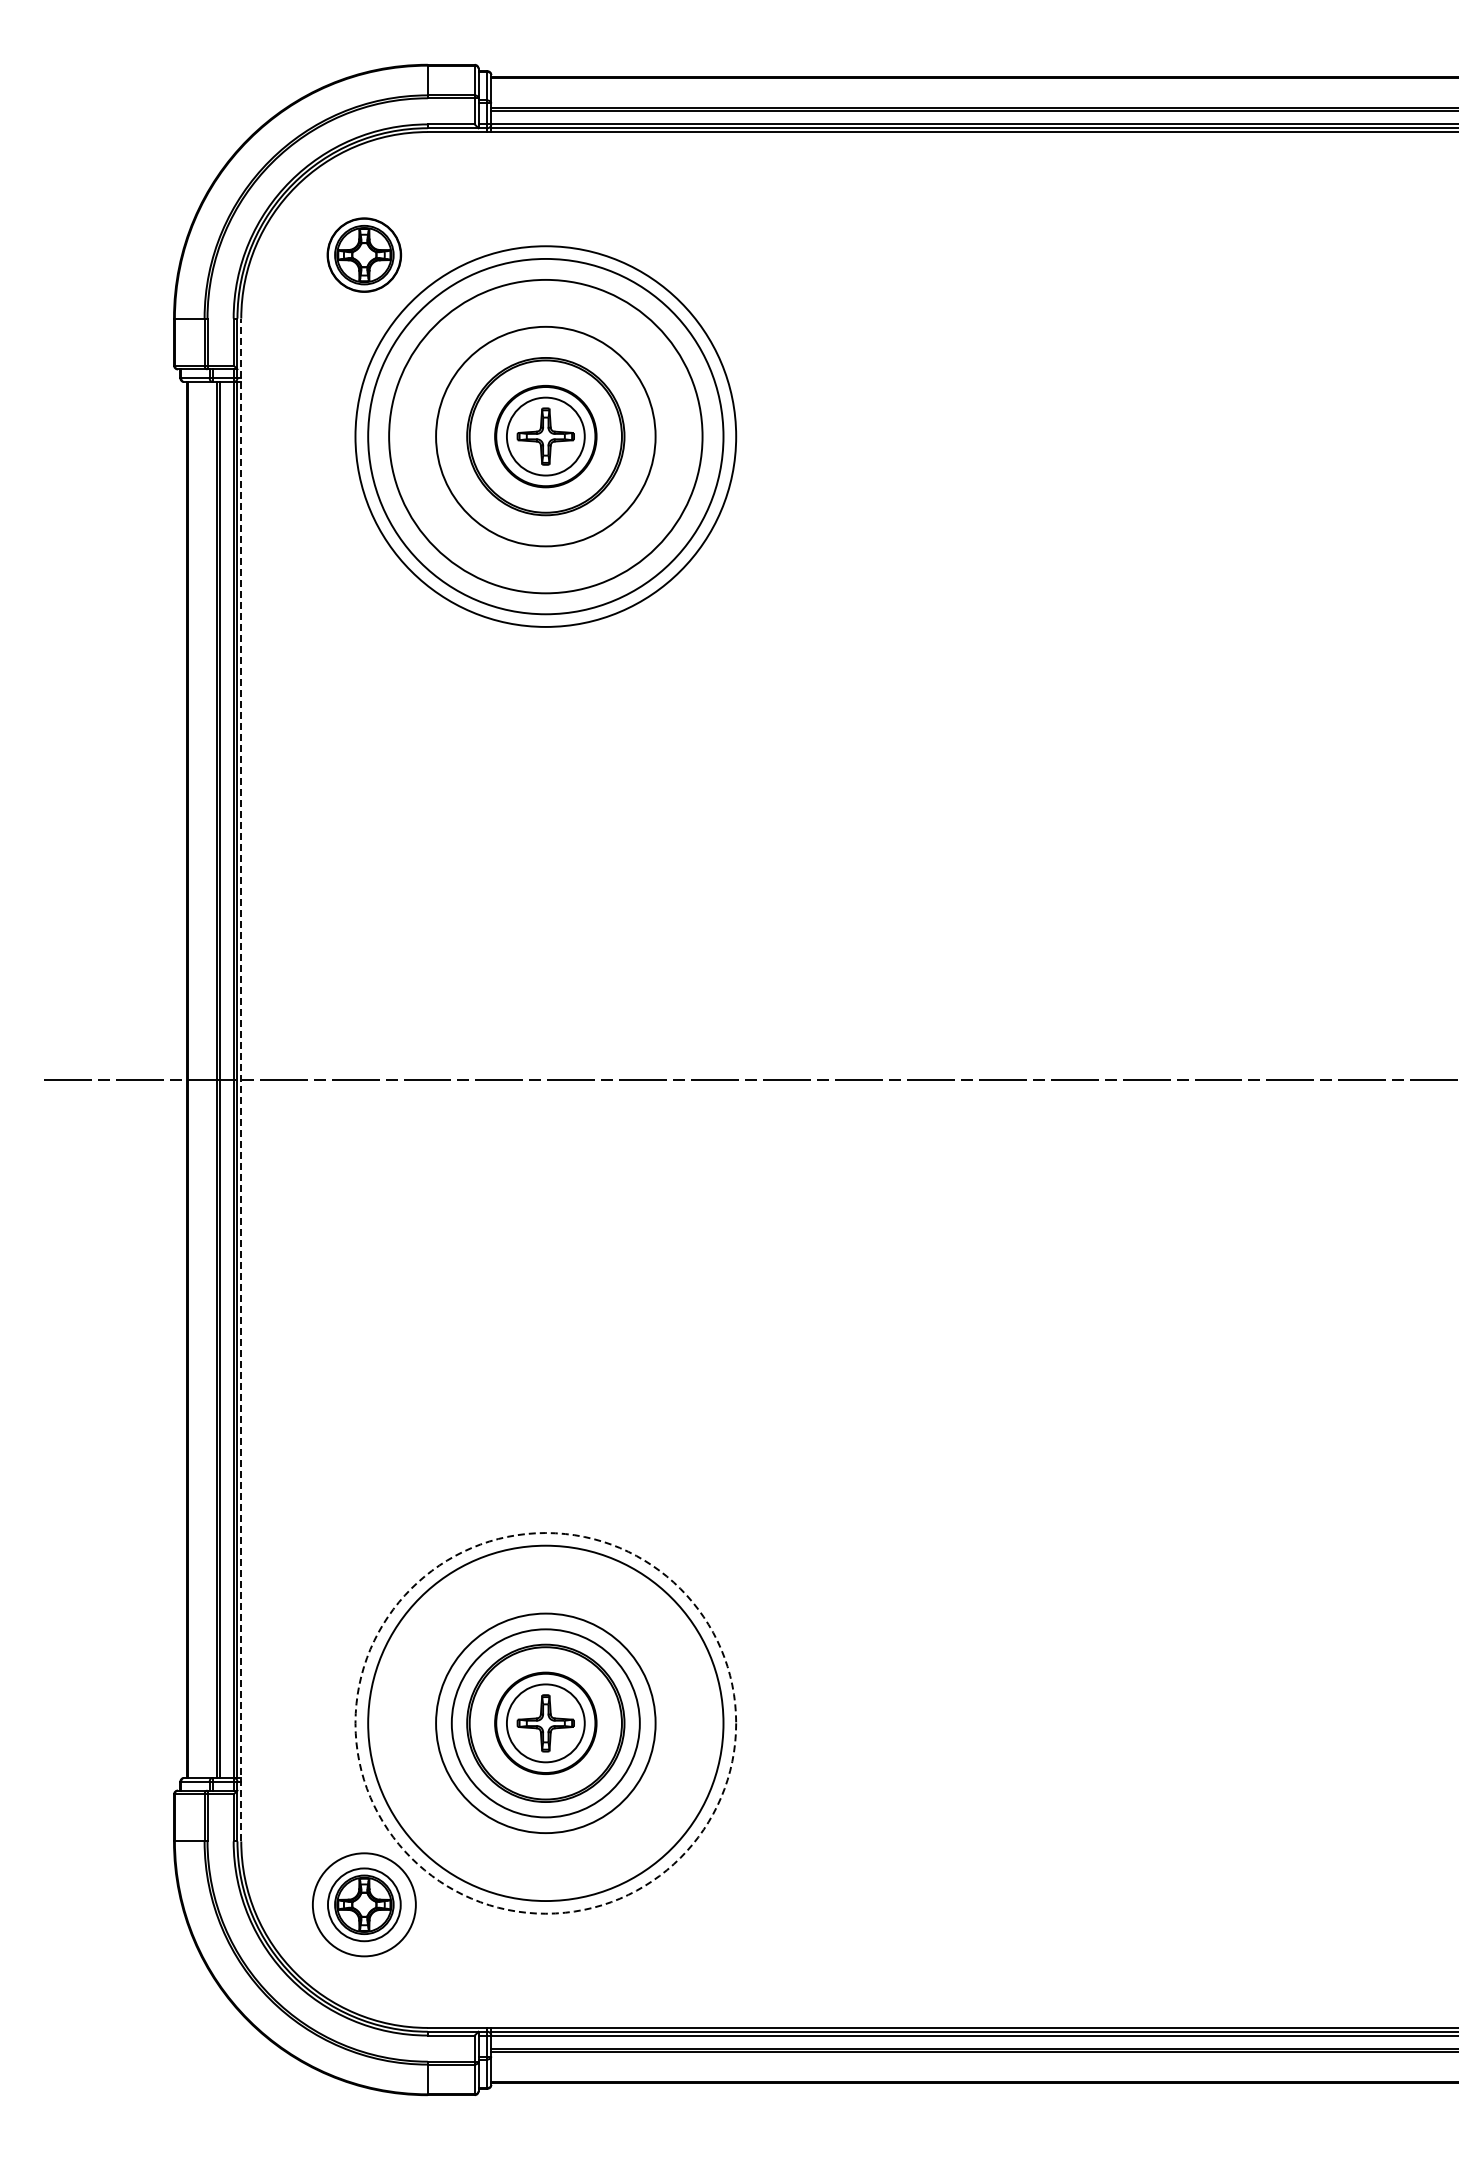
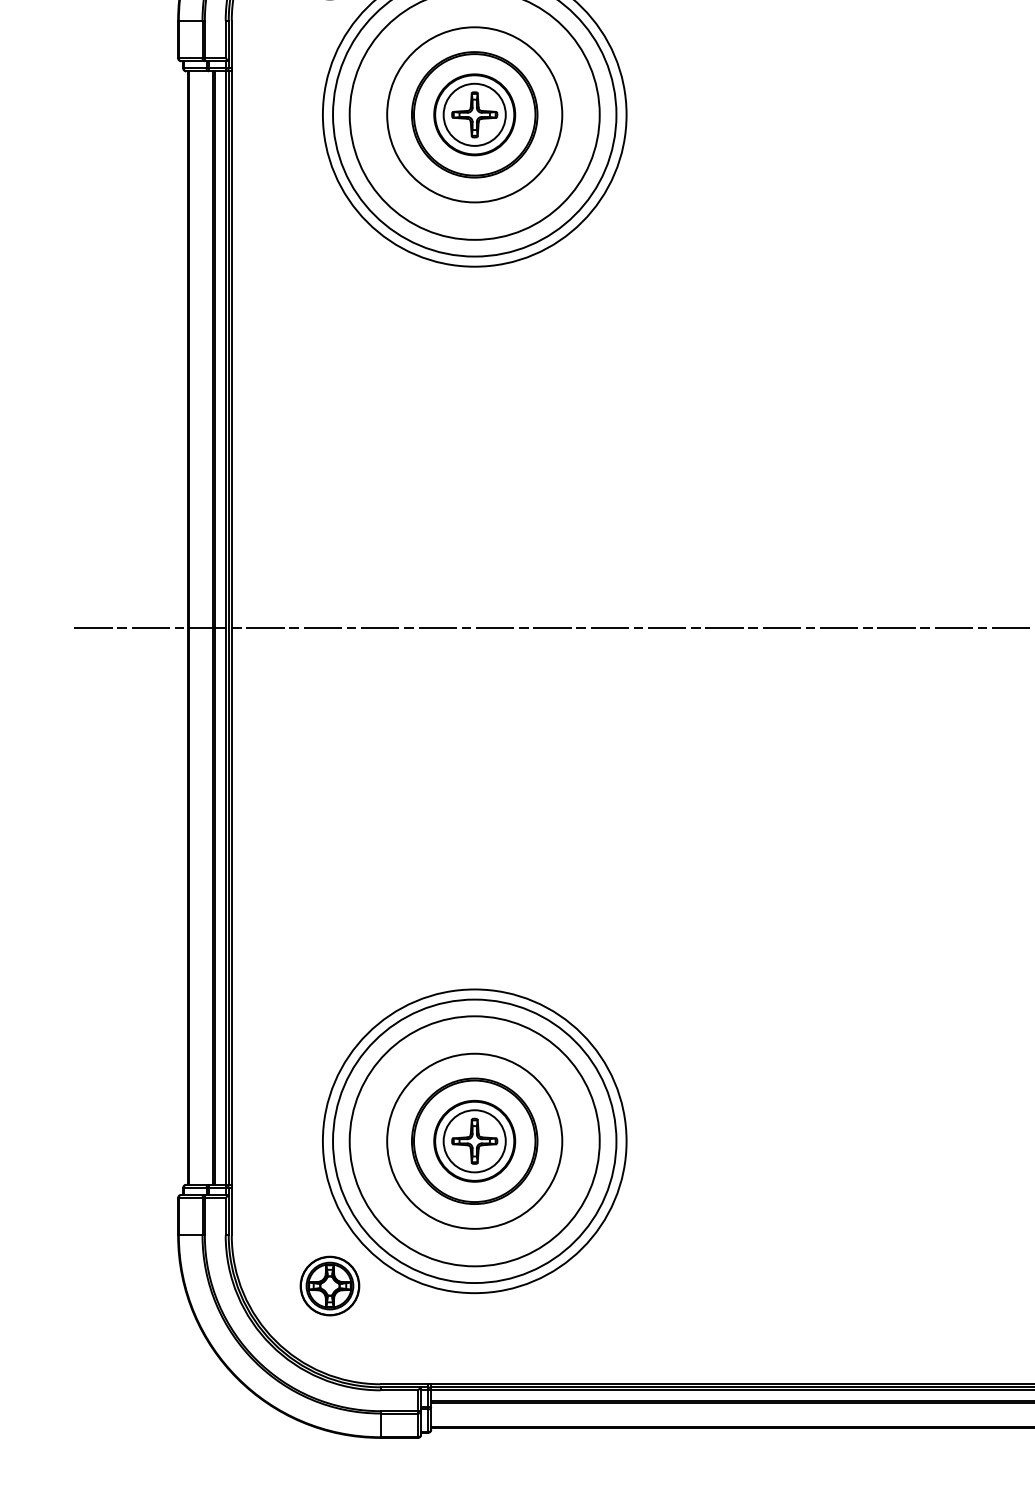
line: (241, 1079) -> (231, 627), dashed -> solid
circle: (545, 1723) -> (474, 1141), dashed -> solid
circle: (545, 1723) -> (474, 1141), size x1.67
circle: (364, 1904) -> (330, 1285), size x0.71

